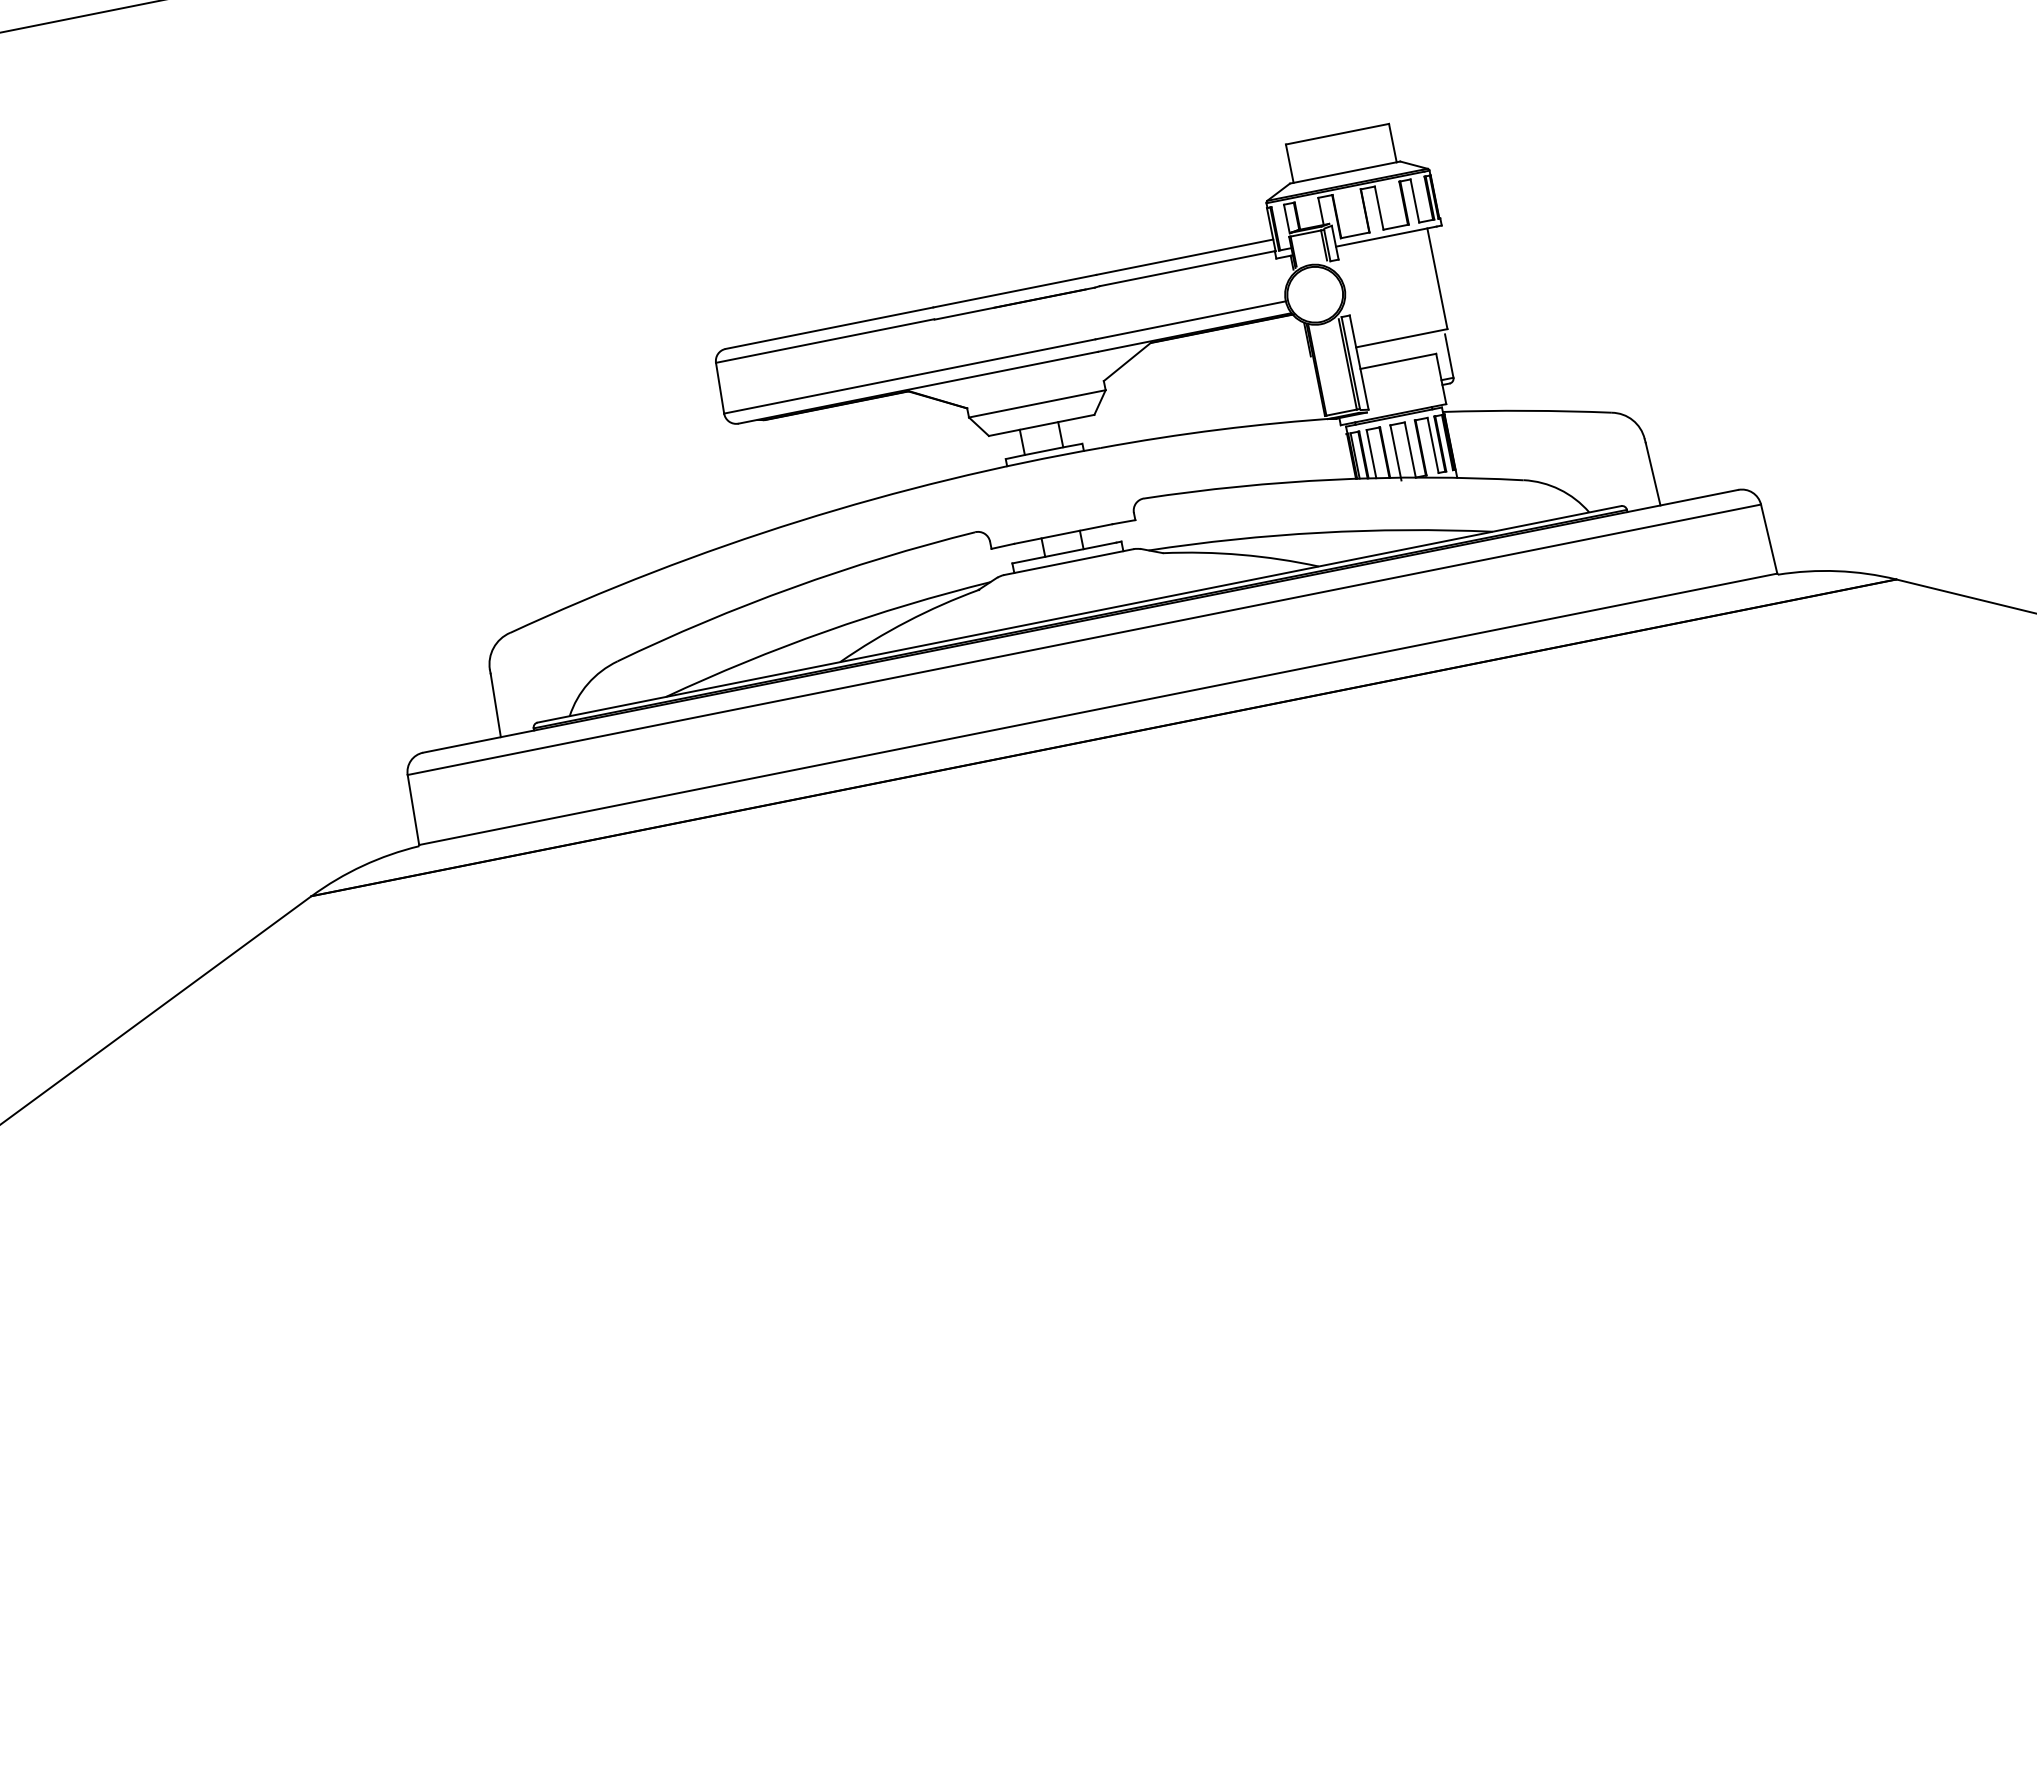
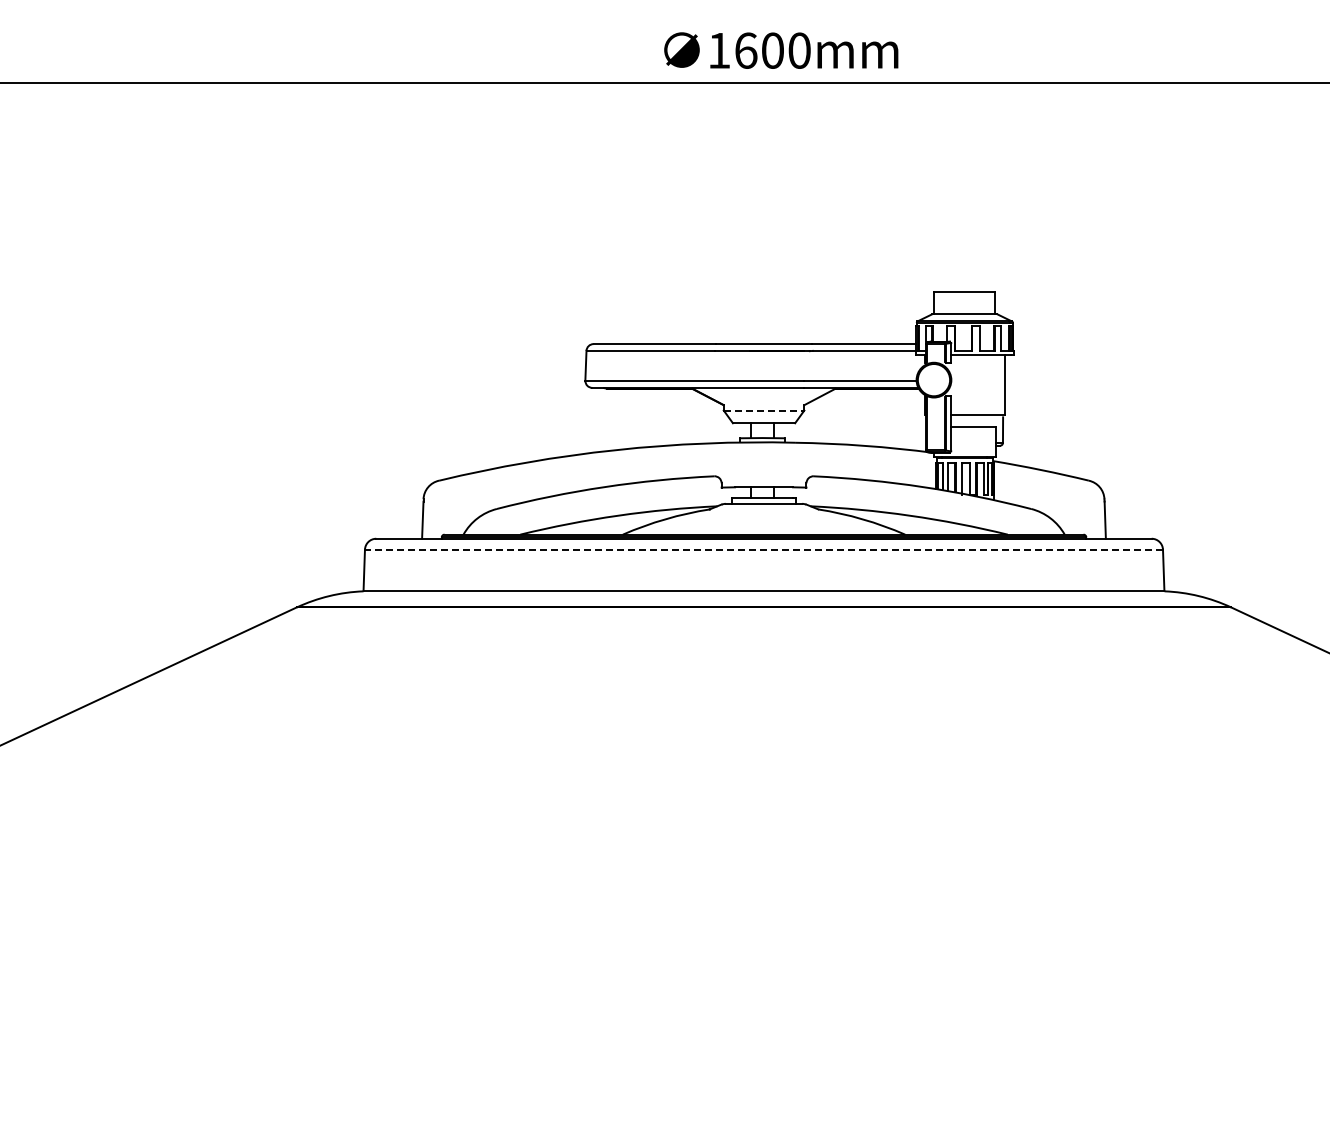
line: (1038, 403) -> (764, 410), solid -> dashed
line: (1083, 639) -> (763, 549), solid -> dashed

